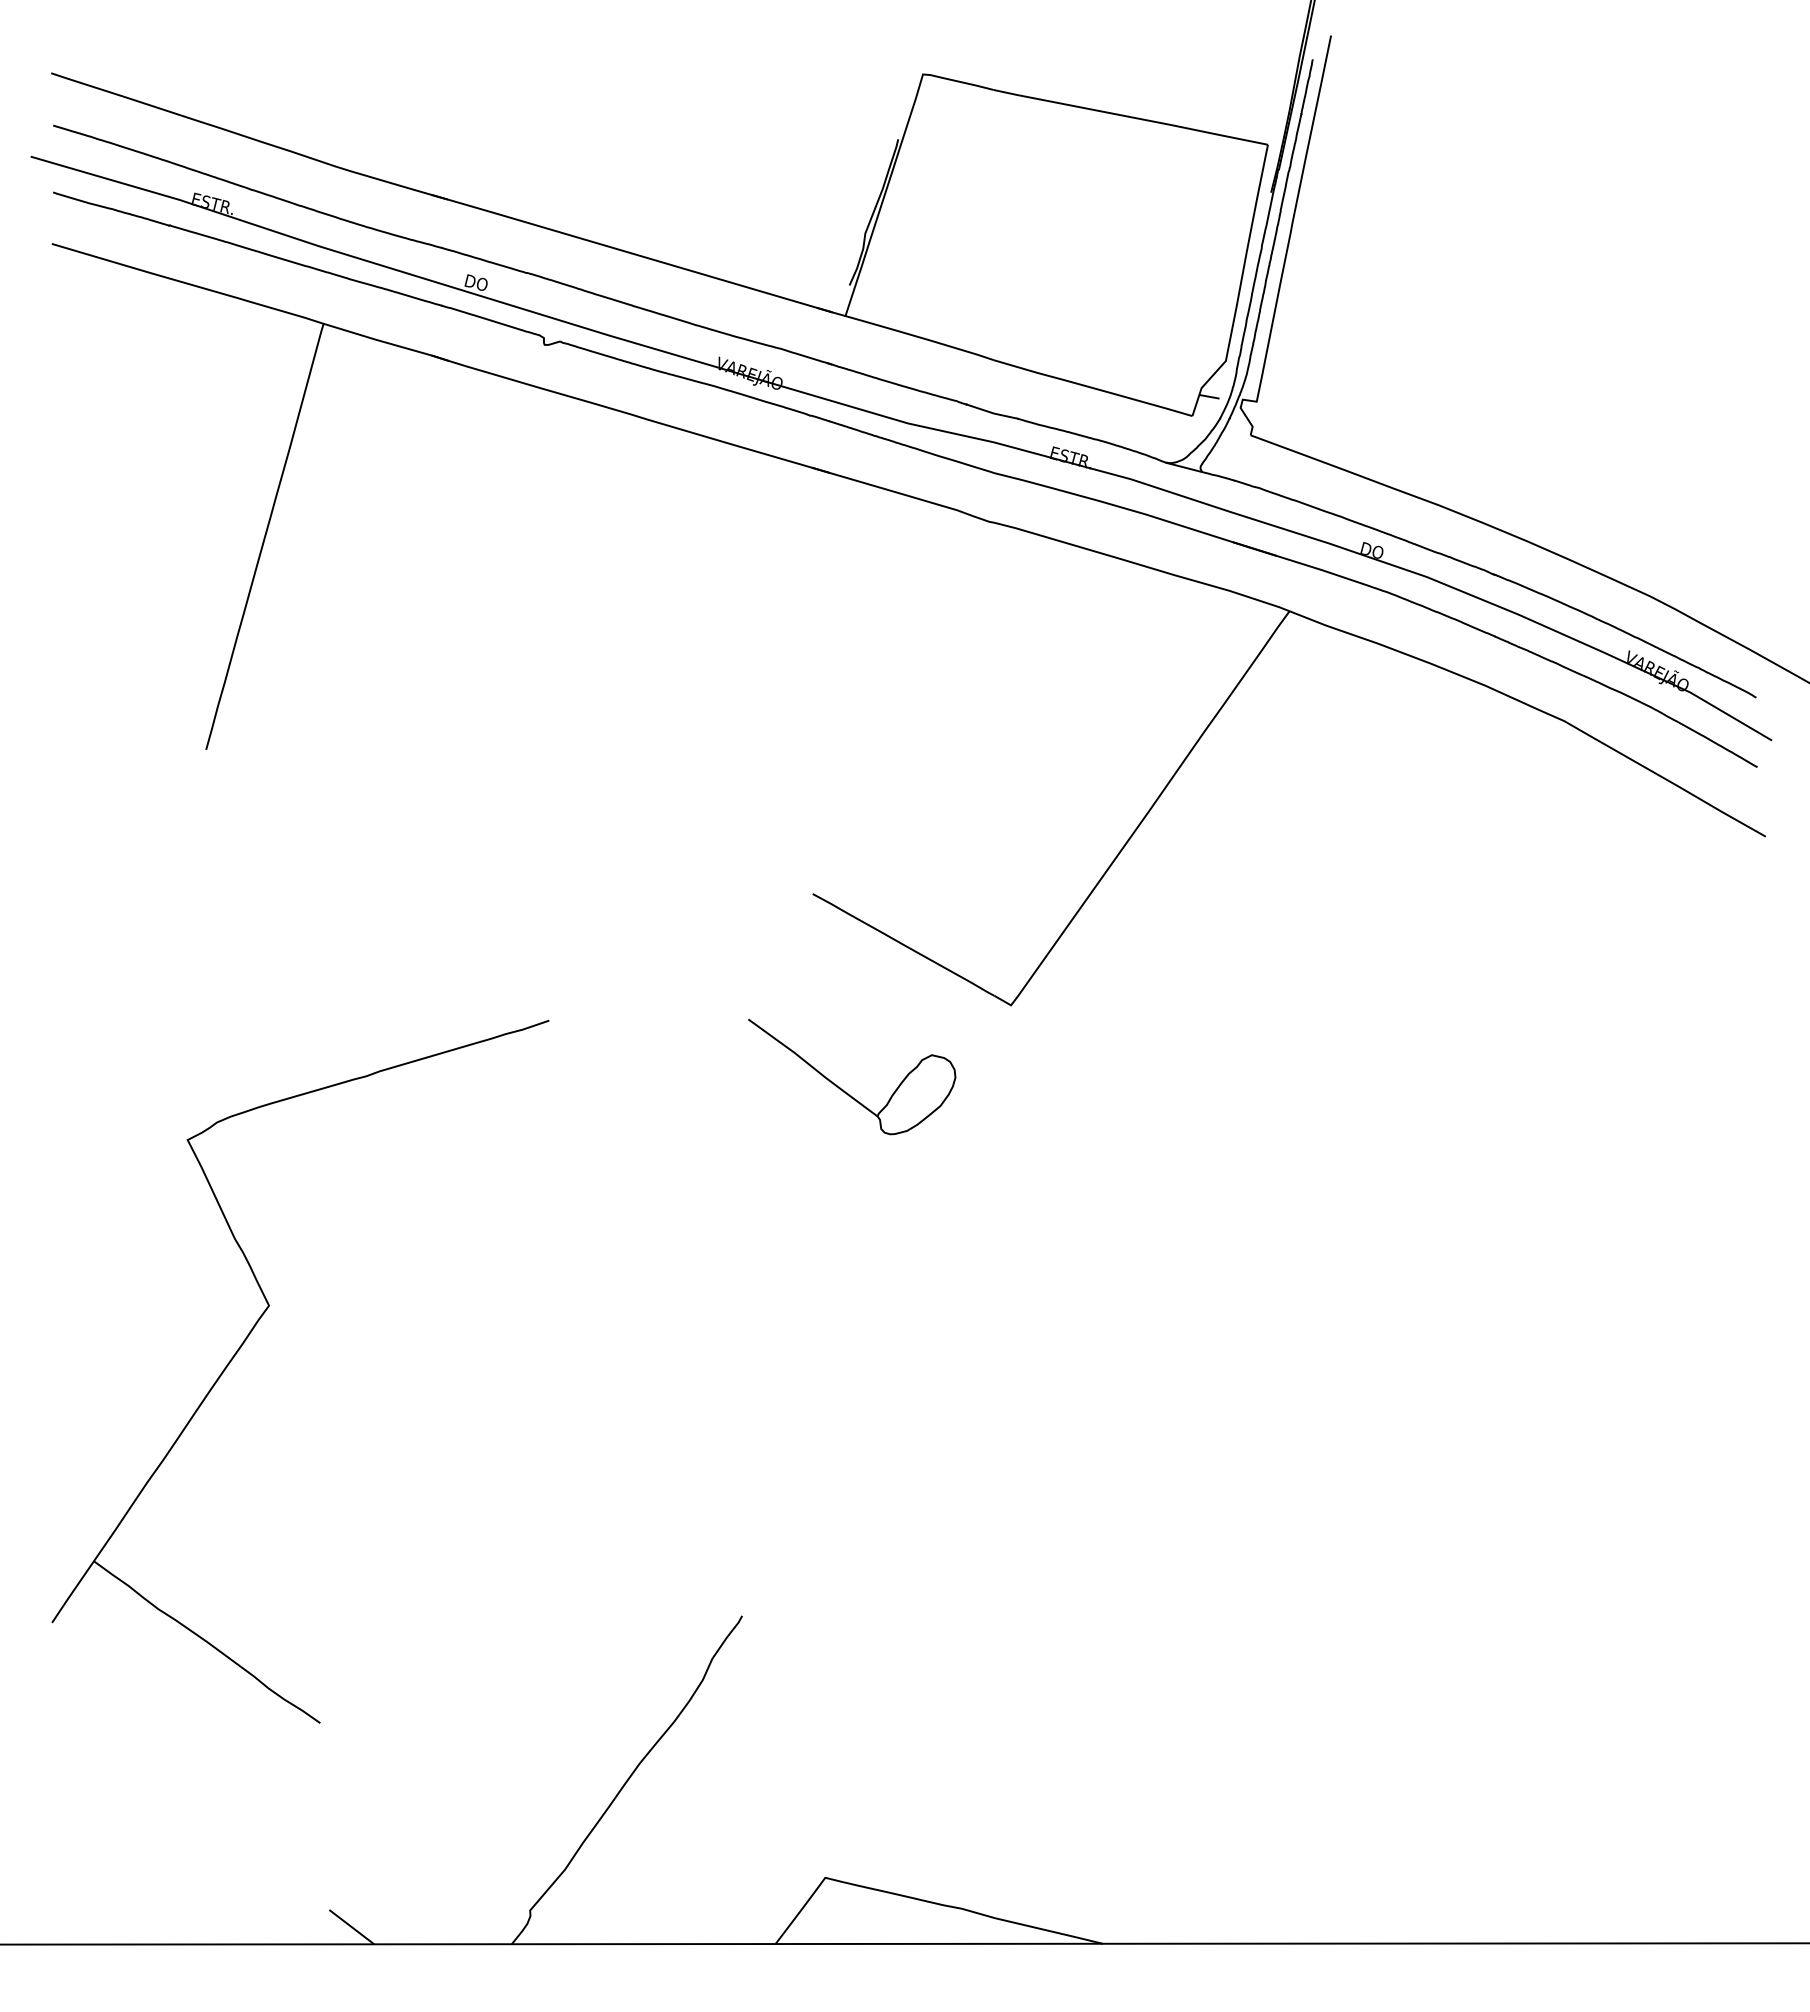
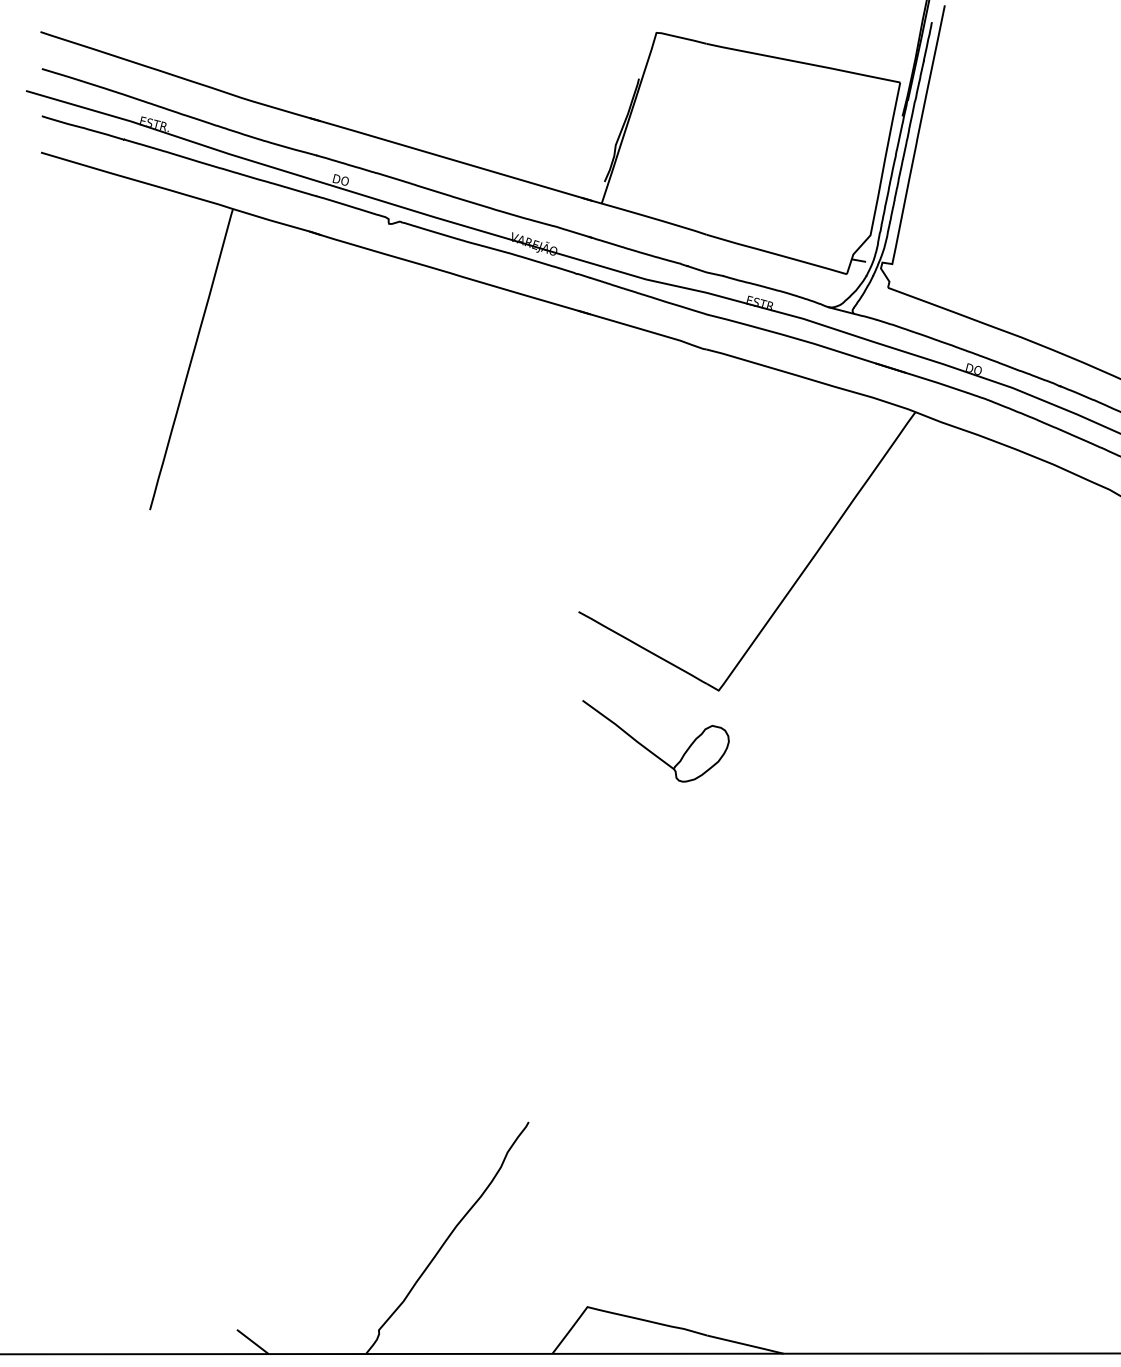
part: (843, 1089) -> (649, 750), moved
part: (248, 1337) -> (179, 925), removed

